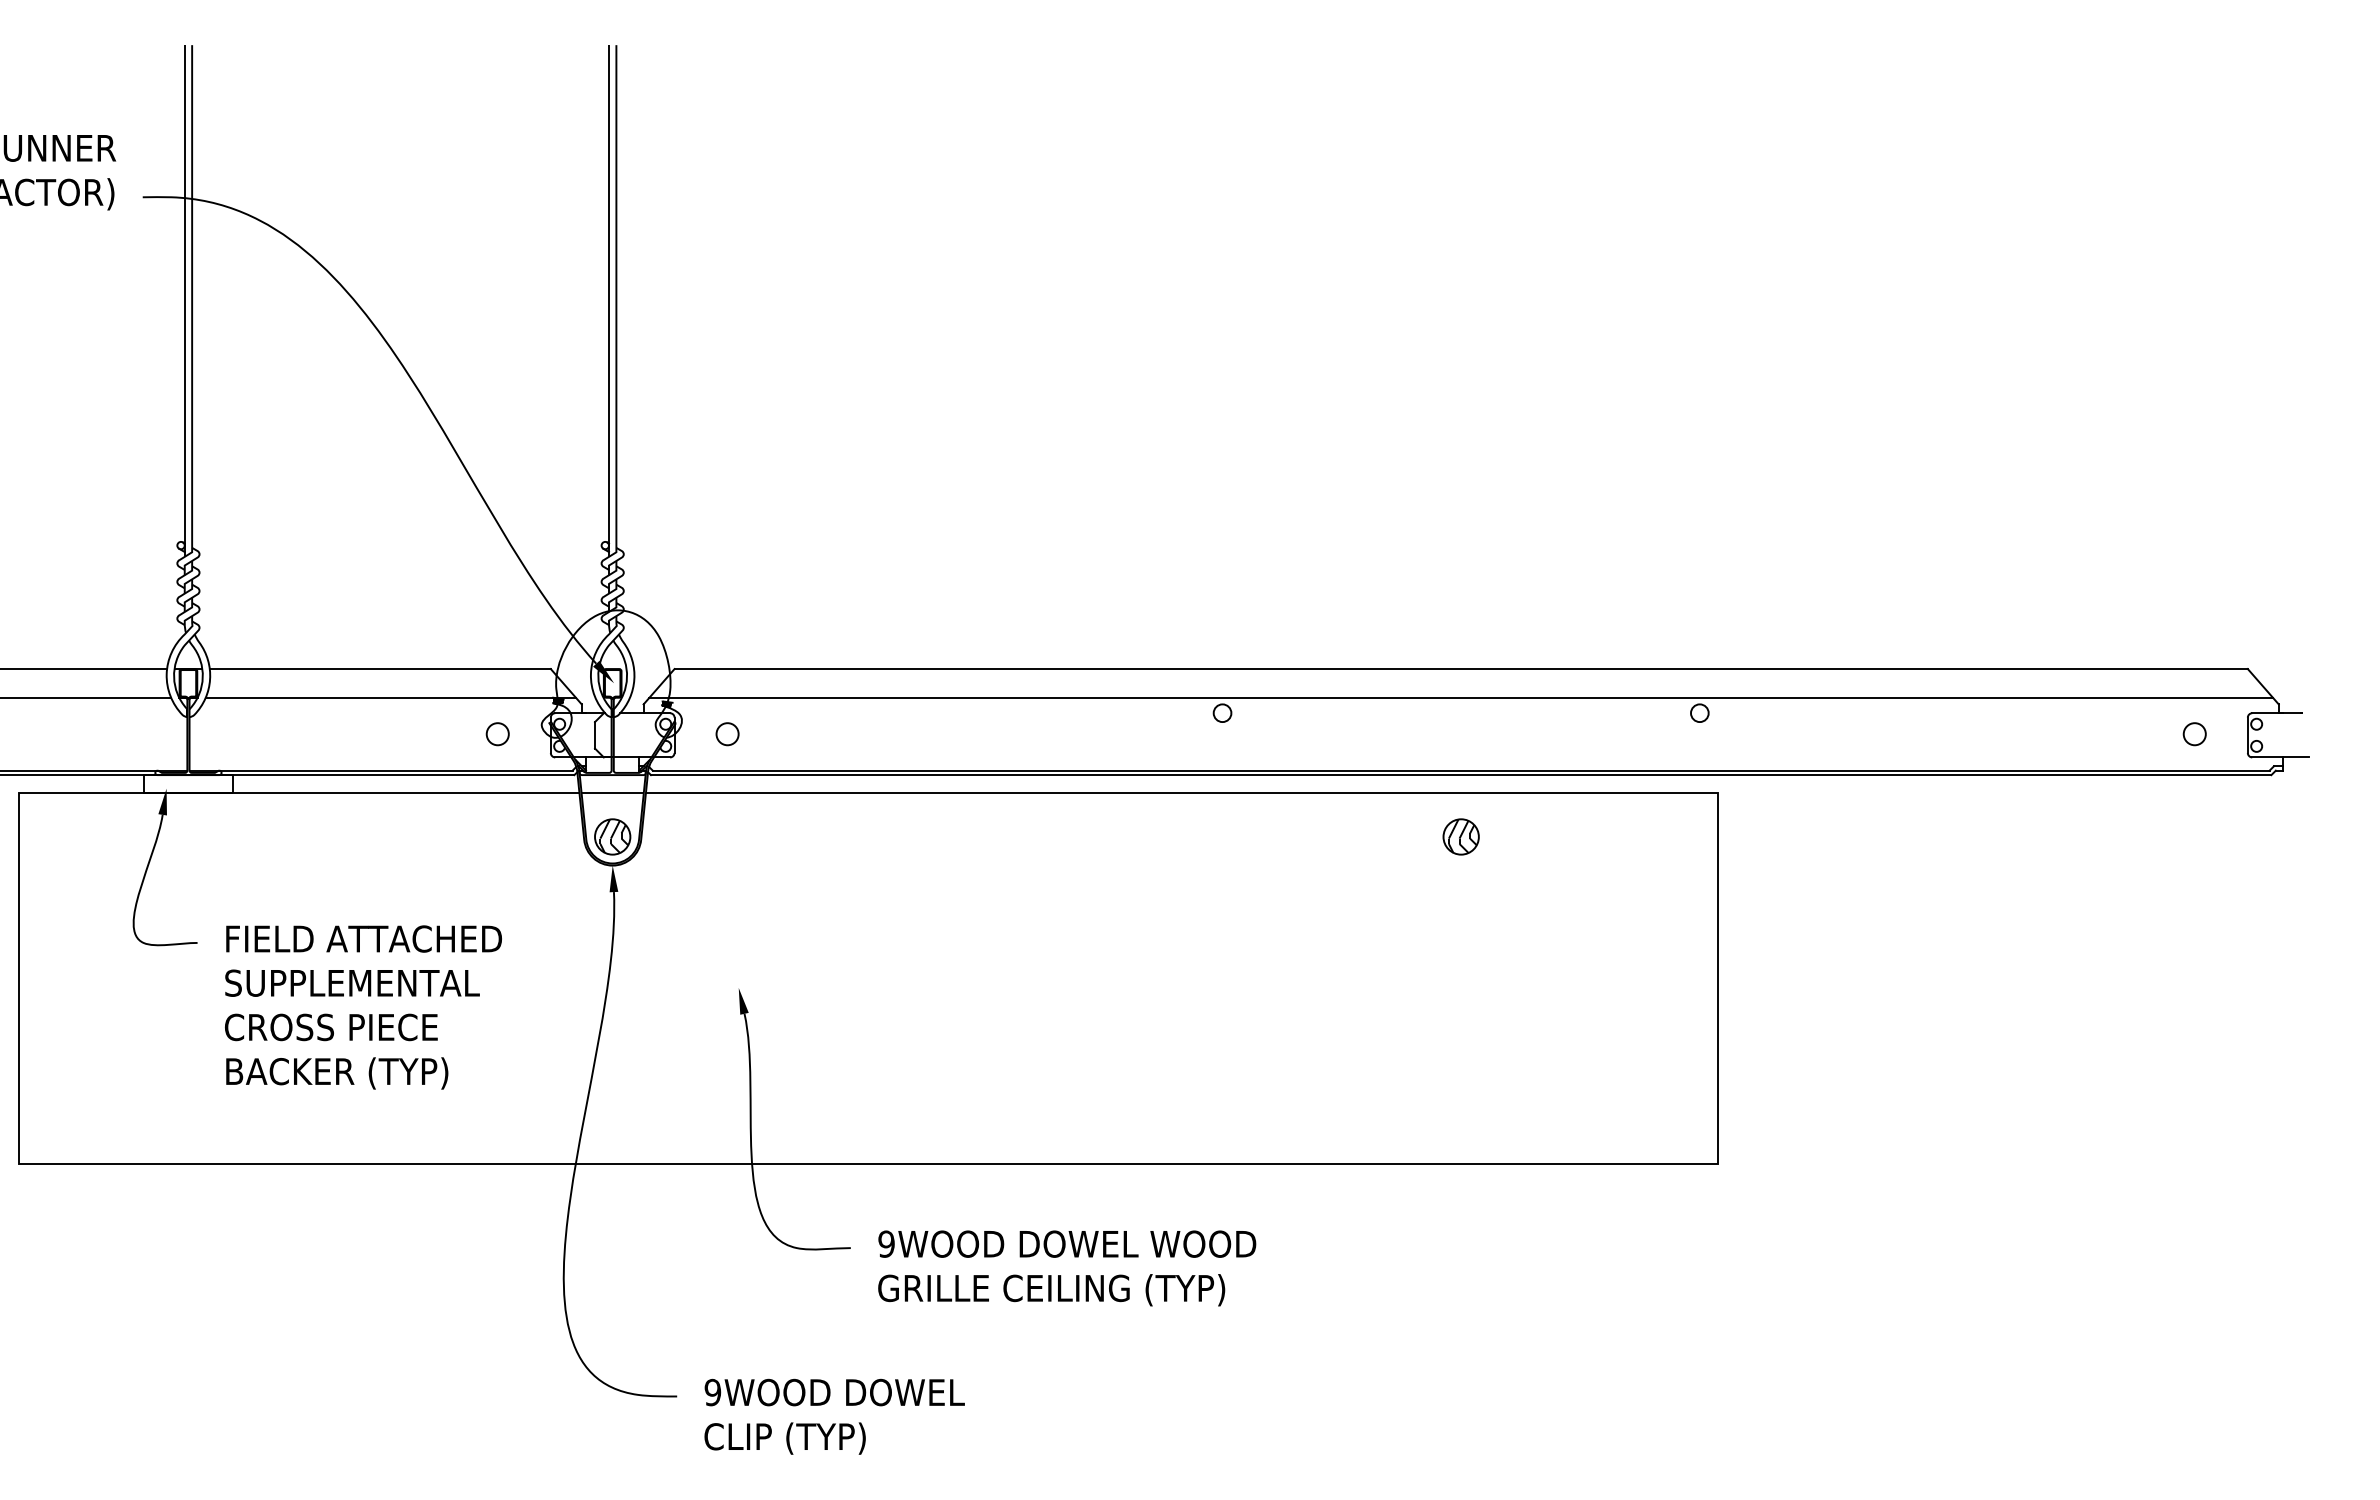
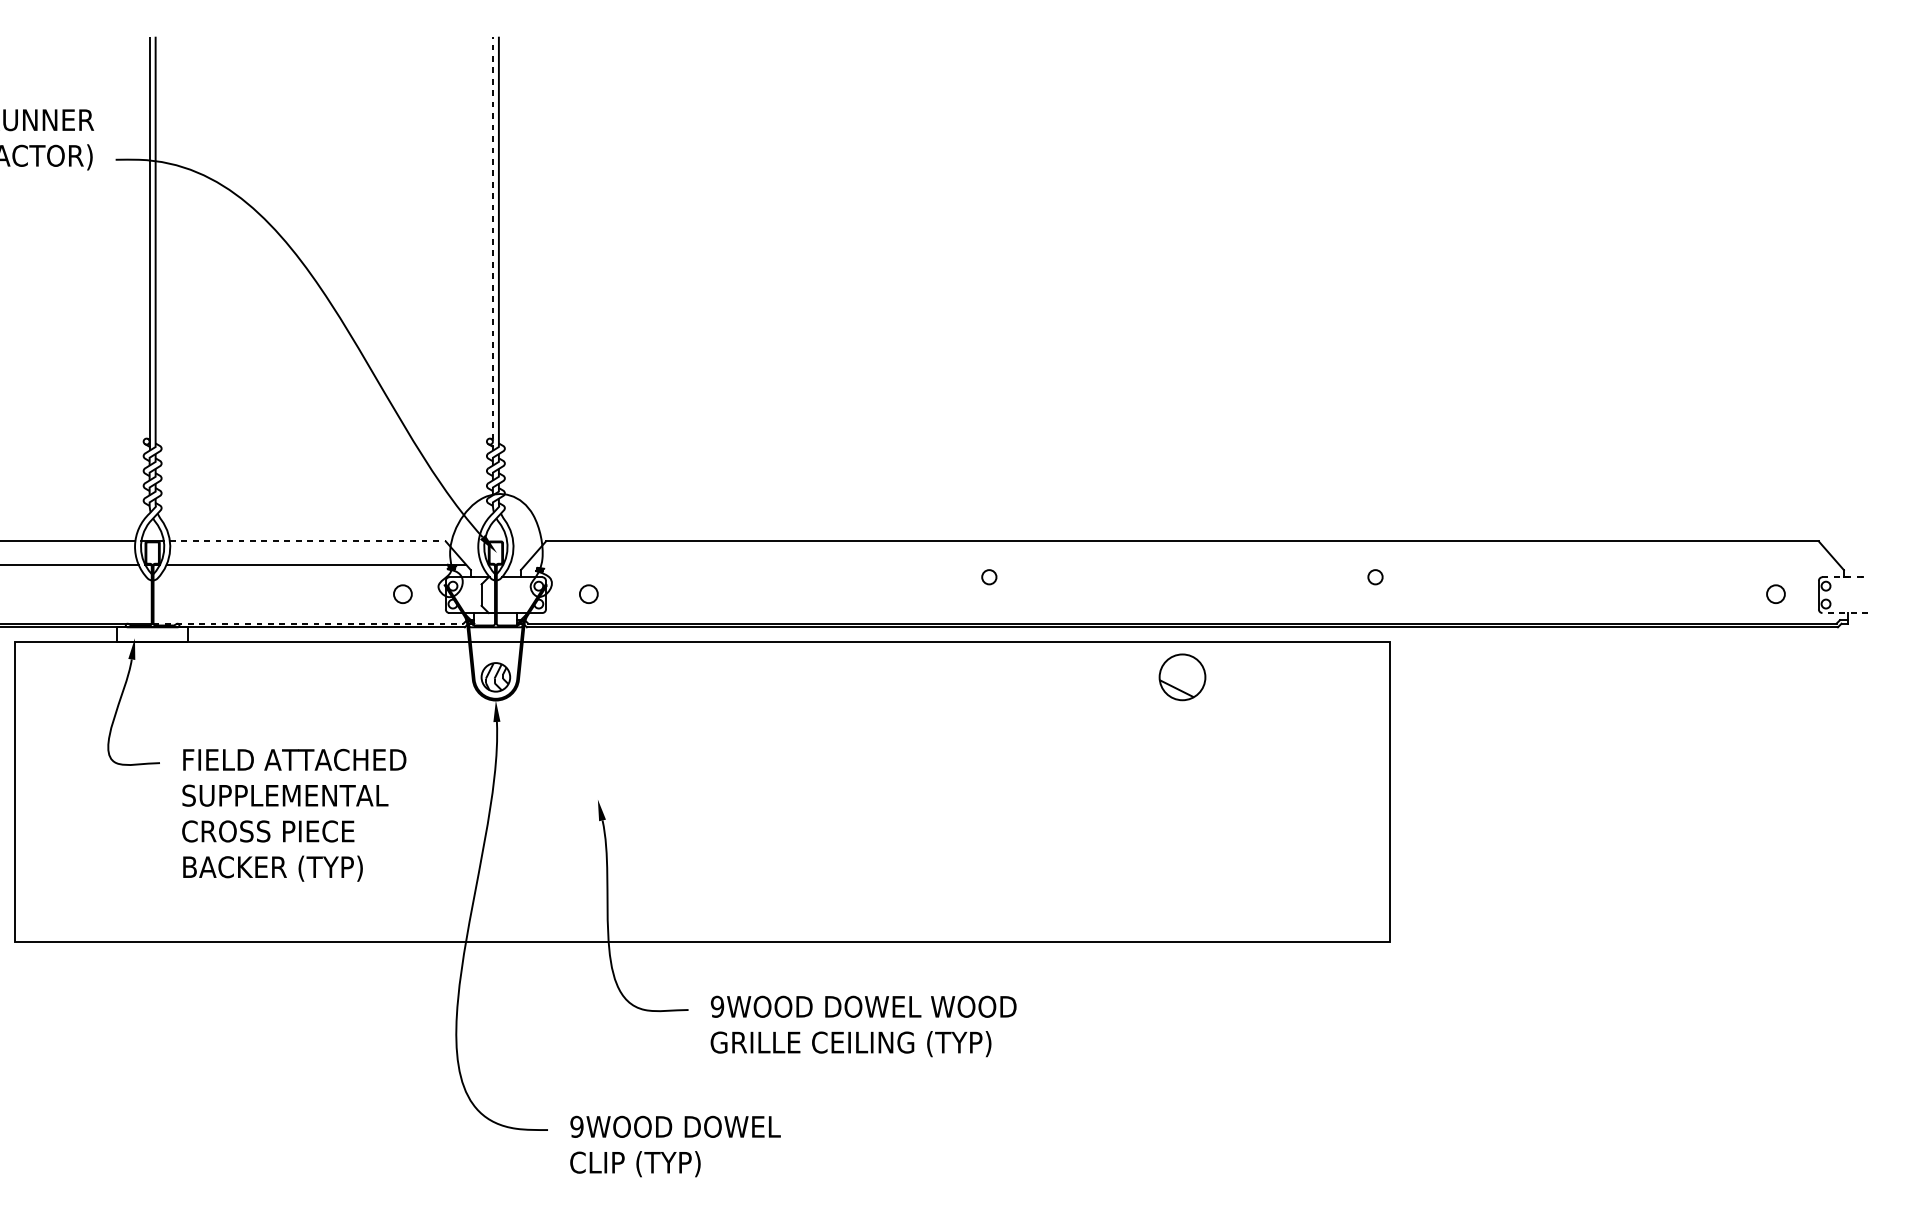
line: (609, 301) -> (493, 244), solid -> dashed
line: (380, 669) -> (308, 541), solid -> dashed
line: (1460, 697) -> (1181, 564), removed
line: (2277, 713) -> (1842, 577), solid -> dashed
line: (2279, 757) -> (1844, 613), solid -> dashed
line: (381, 770) -> (308, 623), solid -> dashed
part: (1460, 836) -> (1181, 676), size x1.6

